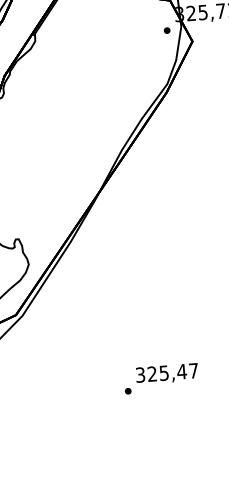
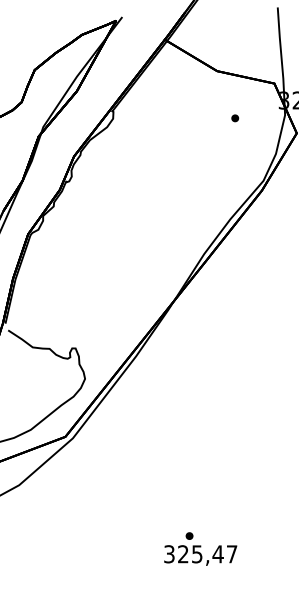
part: (167, 30) -> (235, 118), moved
text: (167, 374) -> (200, 555), moved

